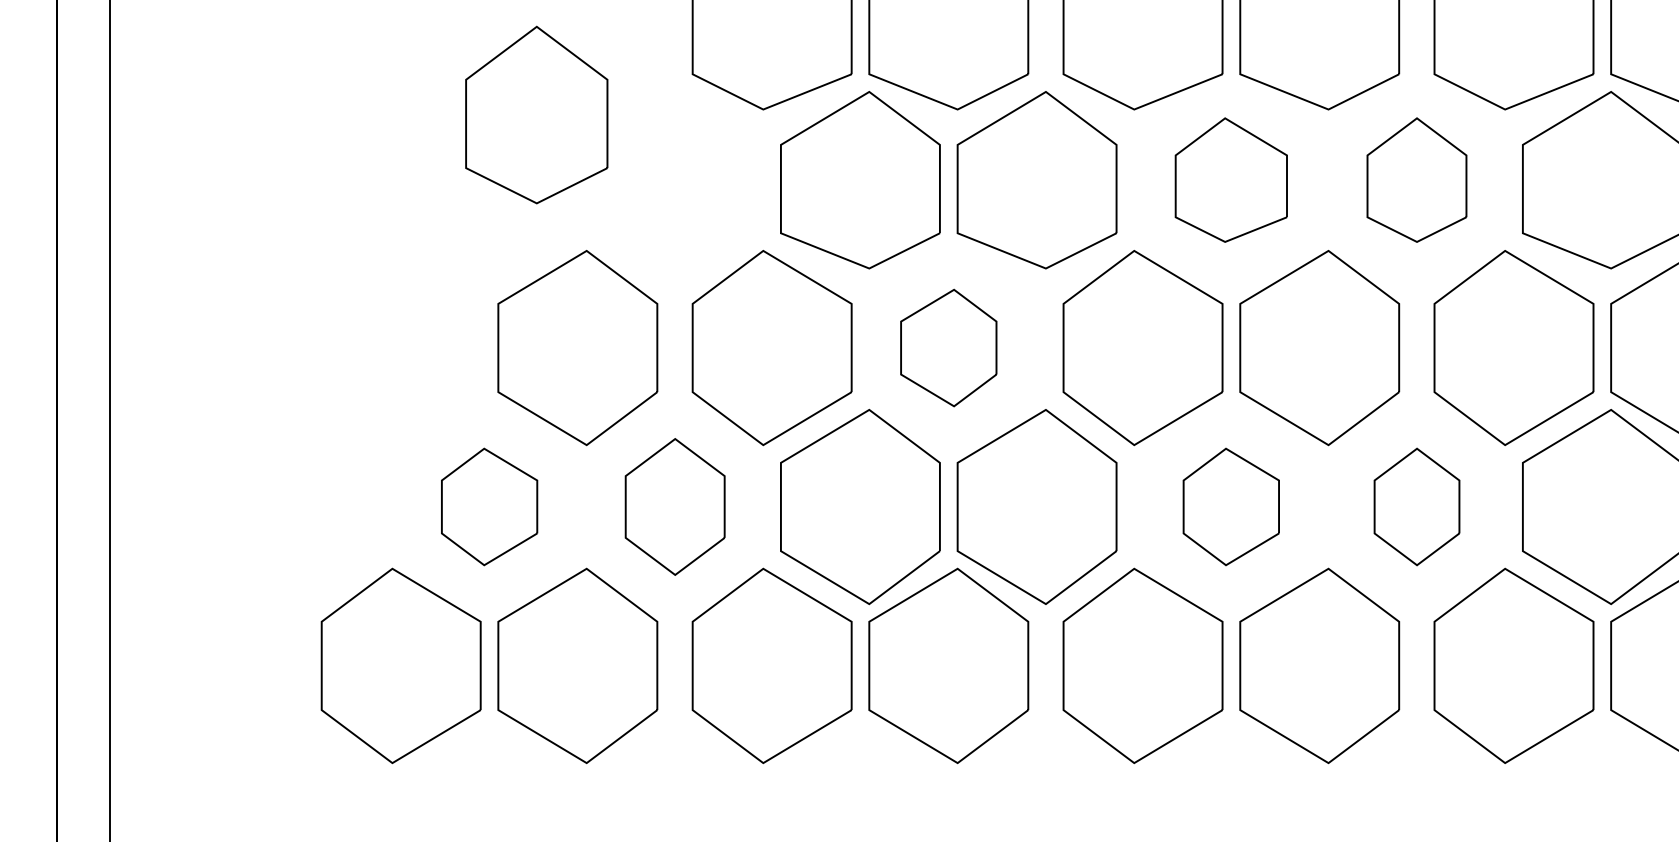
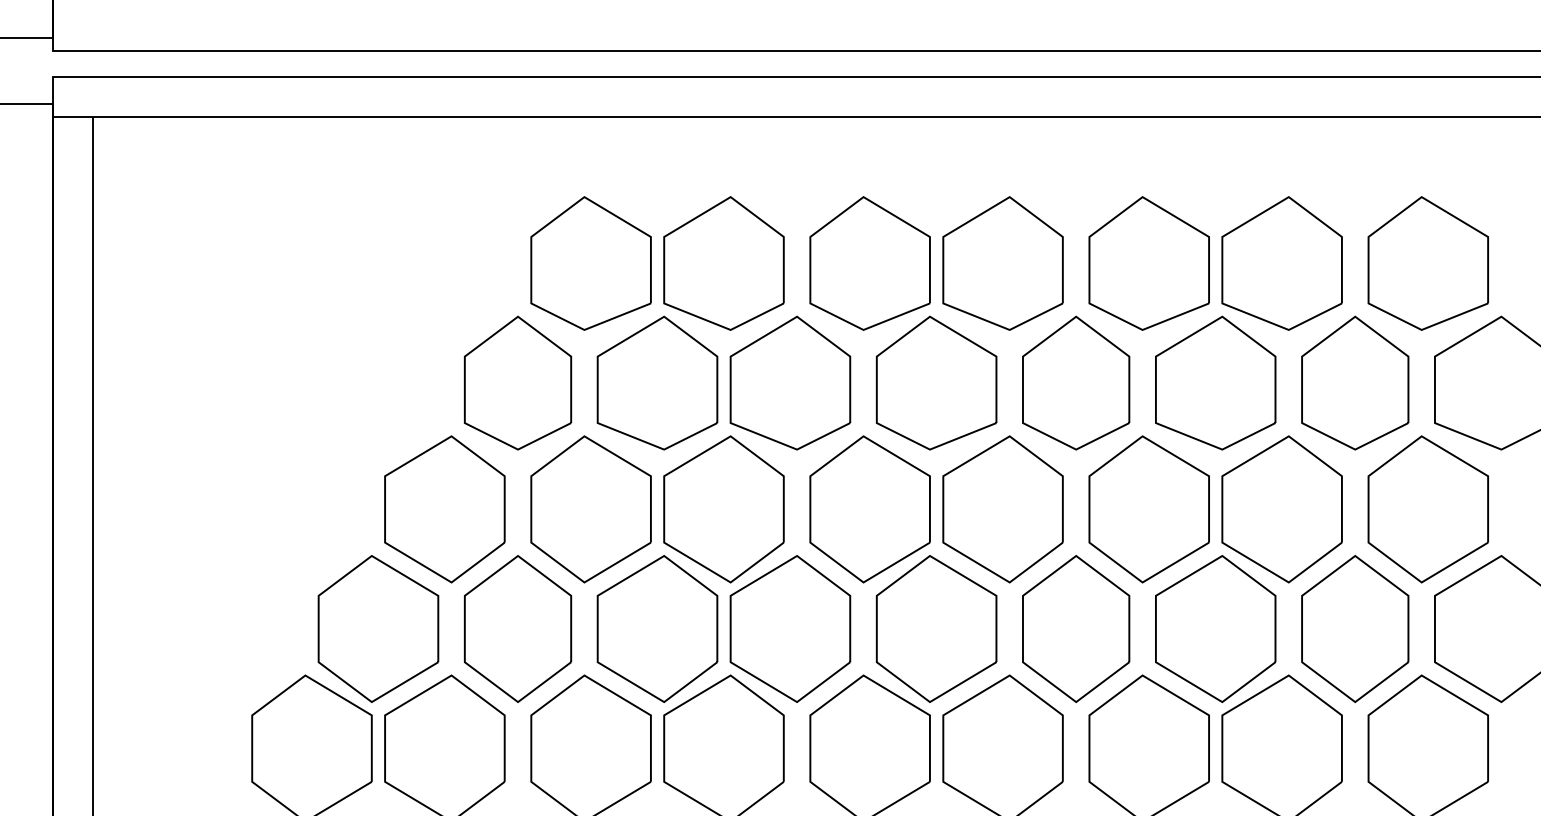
part: (537, 114) -> (518, 382), moved
part: (1231, 179) -> (936, 382), size x1.43
part: (1417, 179) -> (1076, 382), size x1.43
part: (948, 348) -> (723, 509), size x1.67
part: (489, 506) -> (378, 628), size x1.67
part: (675, 506) -> (518, 628), size x1.43
part: (1231, 506) -> (936, 628), size x1.67
part: (1417, 506) -> (1076, 628), size x1.67

